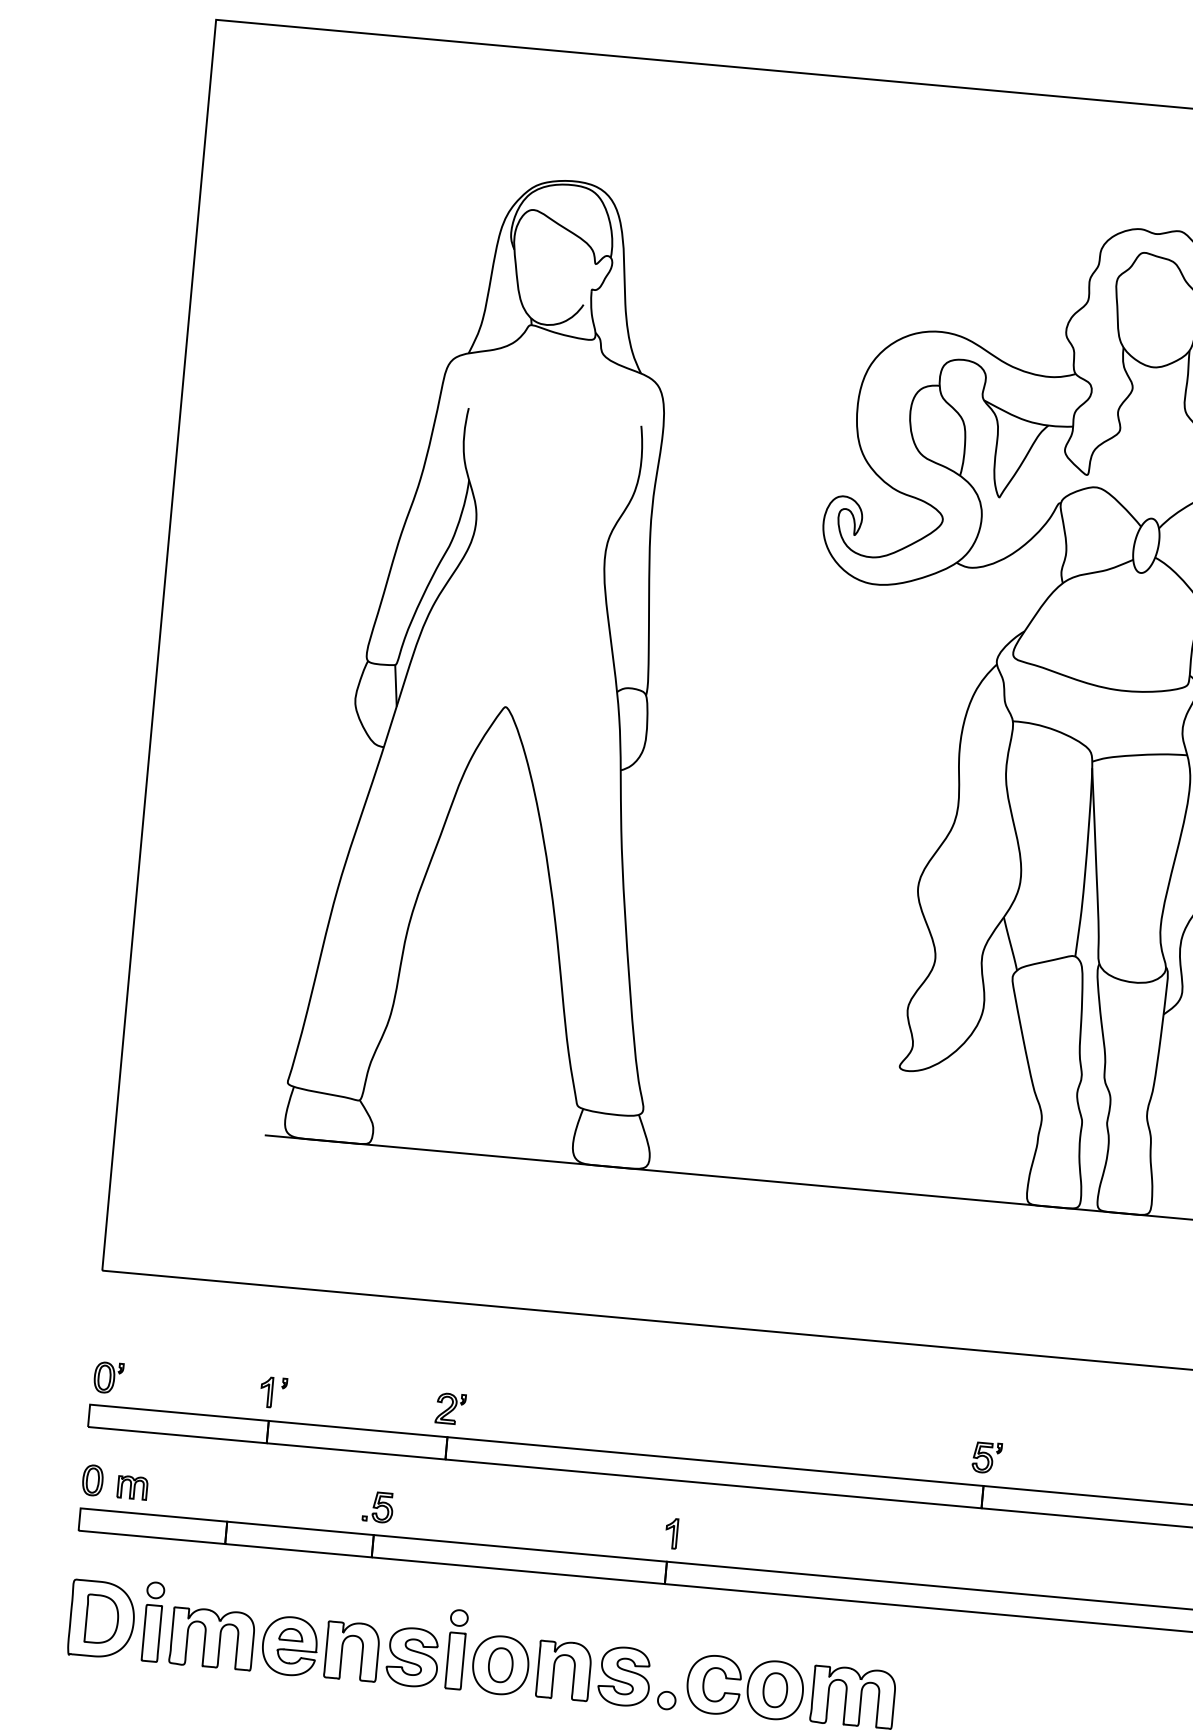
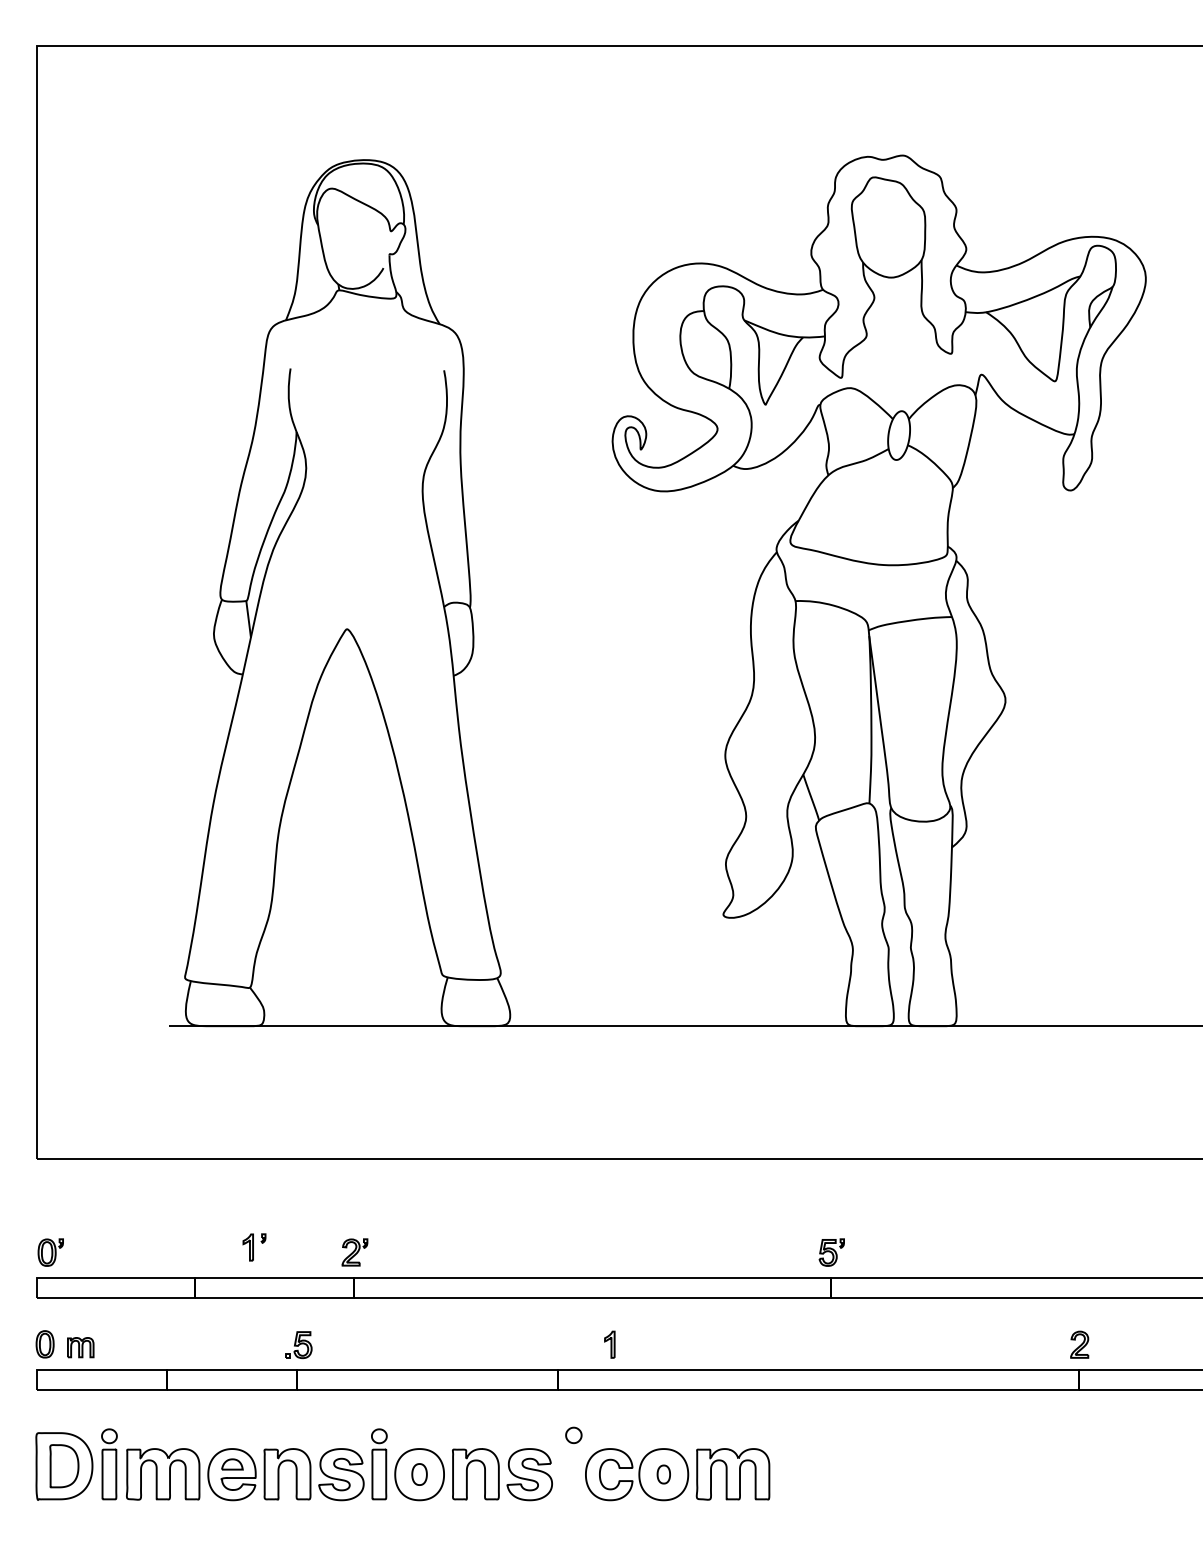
part: (273, 1392) -> (254, 1247), moved
part: (671, 1533) -> (609, 1344), moved
part: (500, 1665) -> (419, 1474), size x0.7
part: (775, 1690) -> (663, 1474), size x0.6
part: (666, 1700) -> (573, 1435), moved

